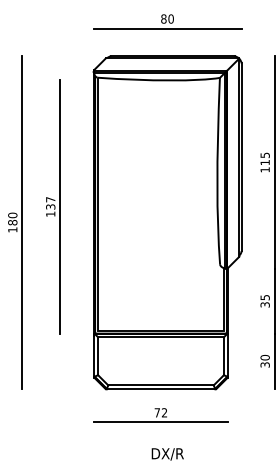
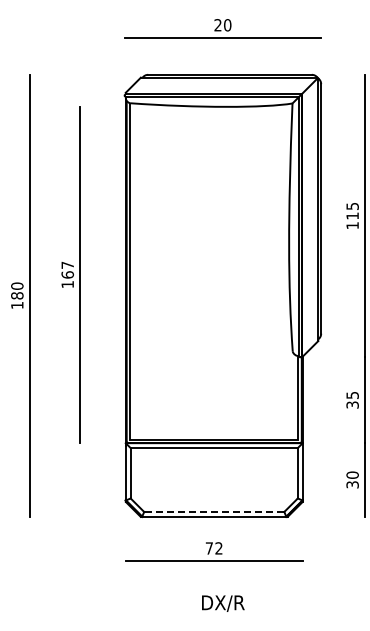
text: (163, 19) -> (217, 25), 80 -> 20
text: (50, 206) -> (67, 274), 137 -> 167
line: (160, 385) -> (213, 511), solid -> dashed

